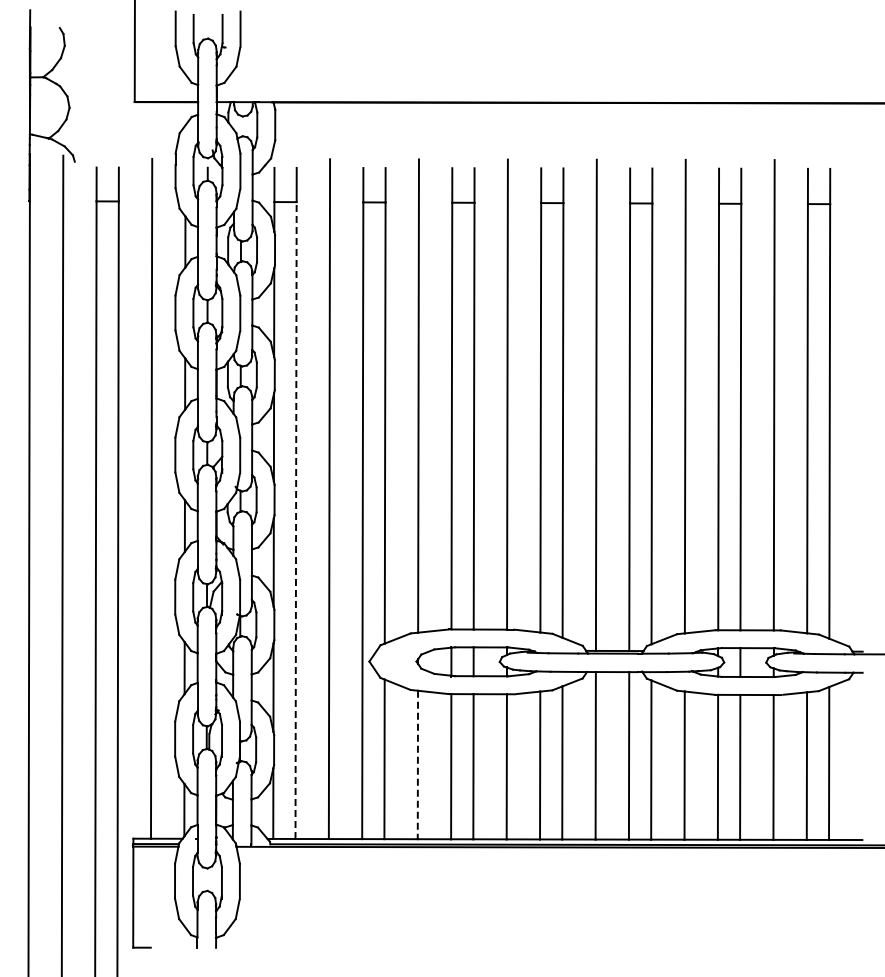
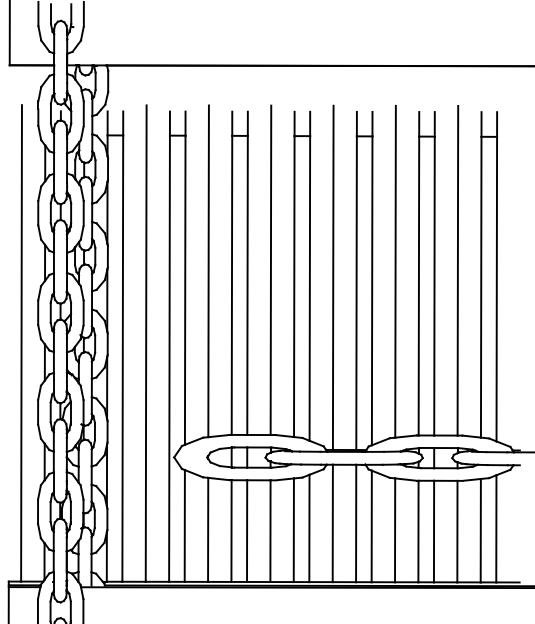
line: (296, 520) -> (123, 358), dashed -> solid
line: (417, 765) -> (207, 530), dashed -> solid

